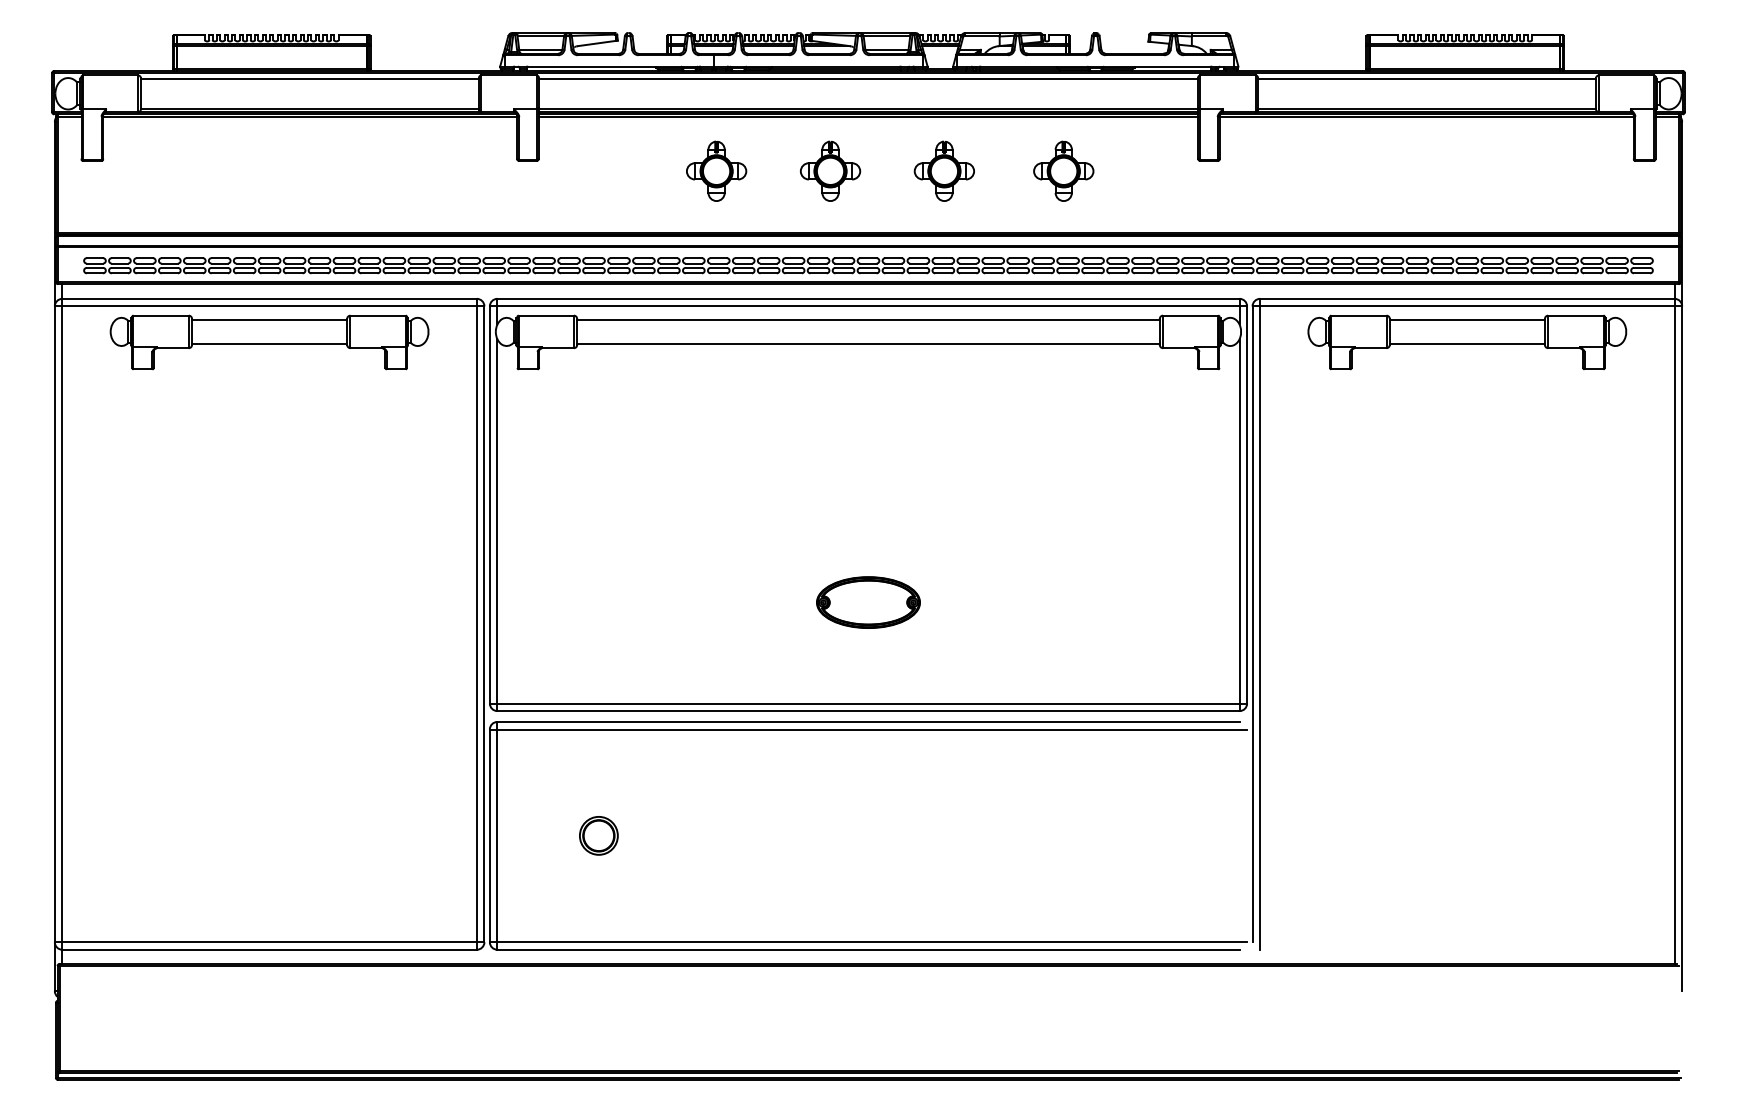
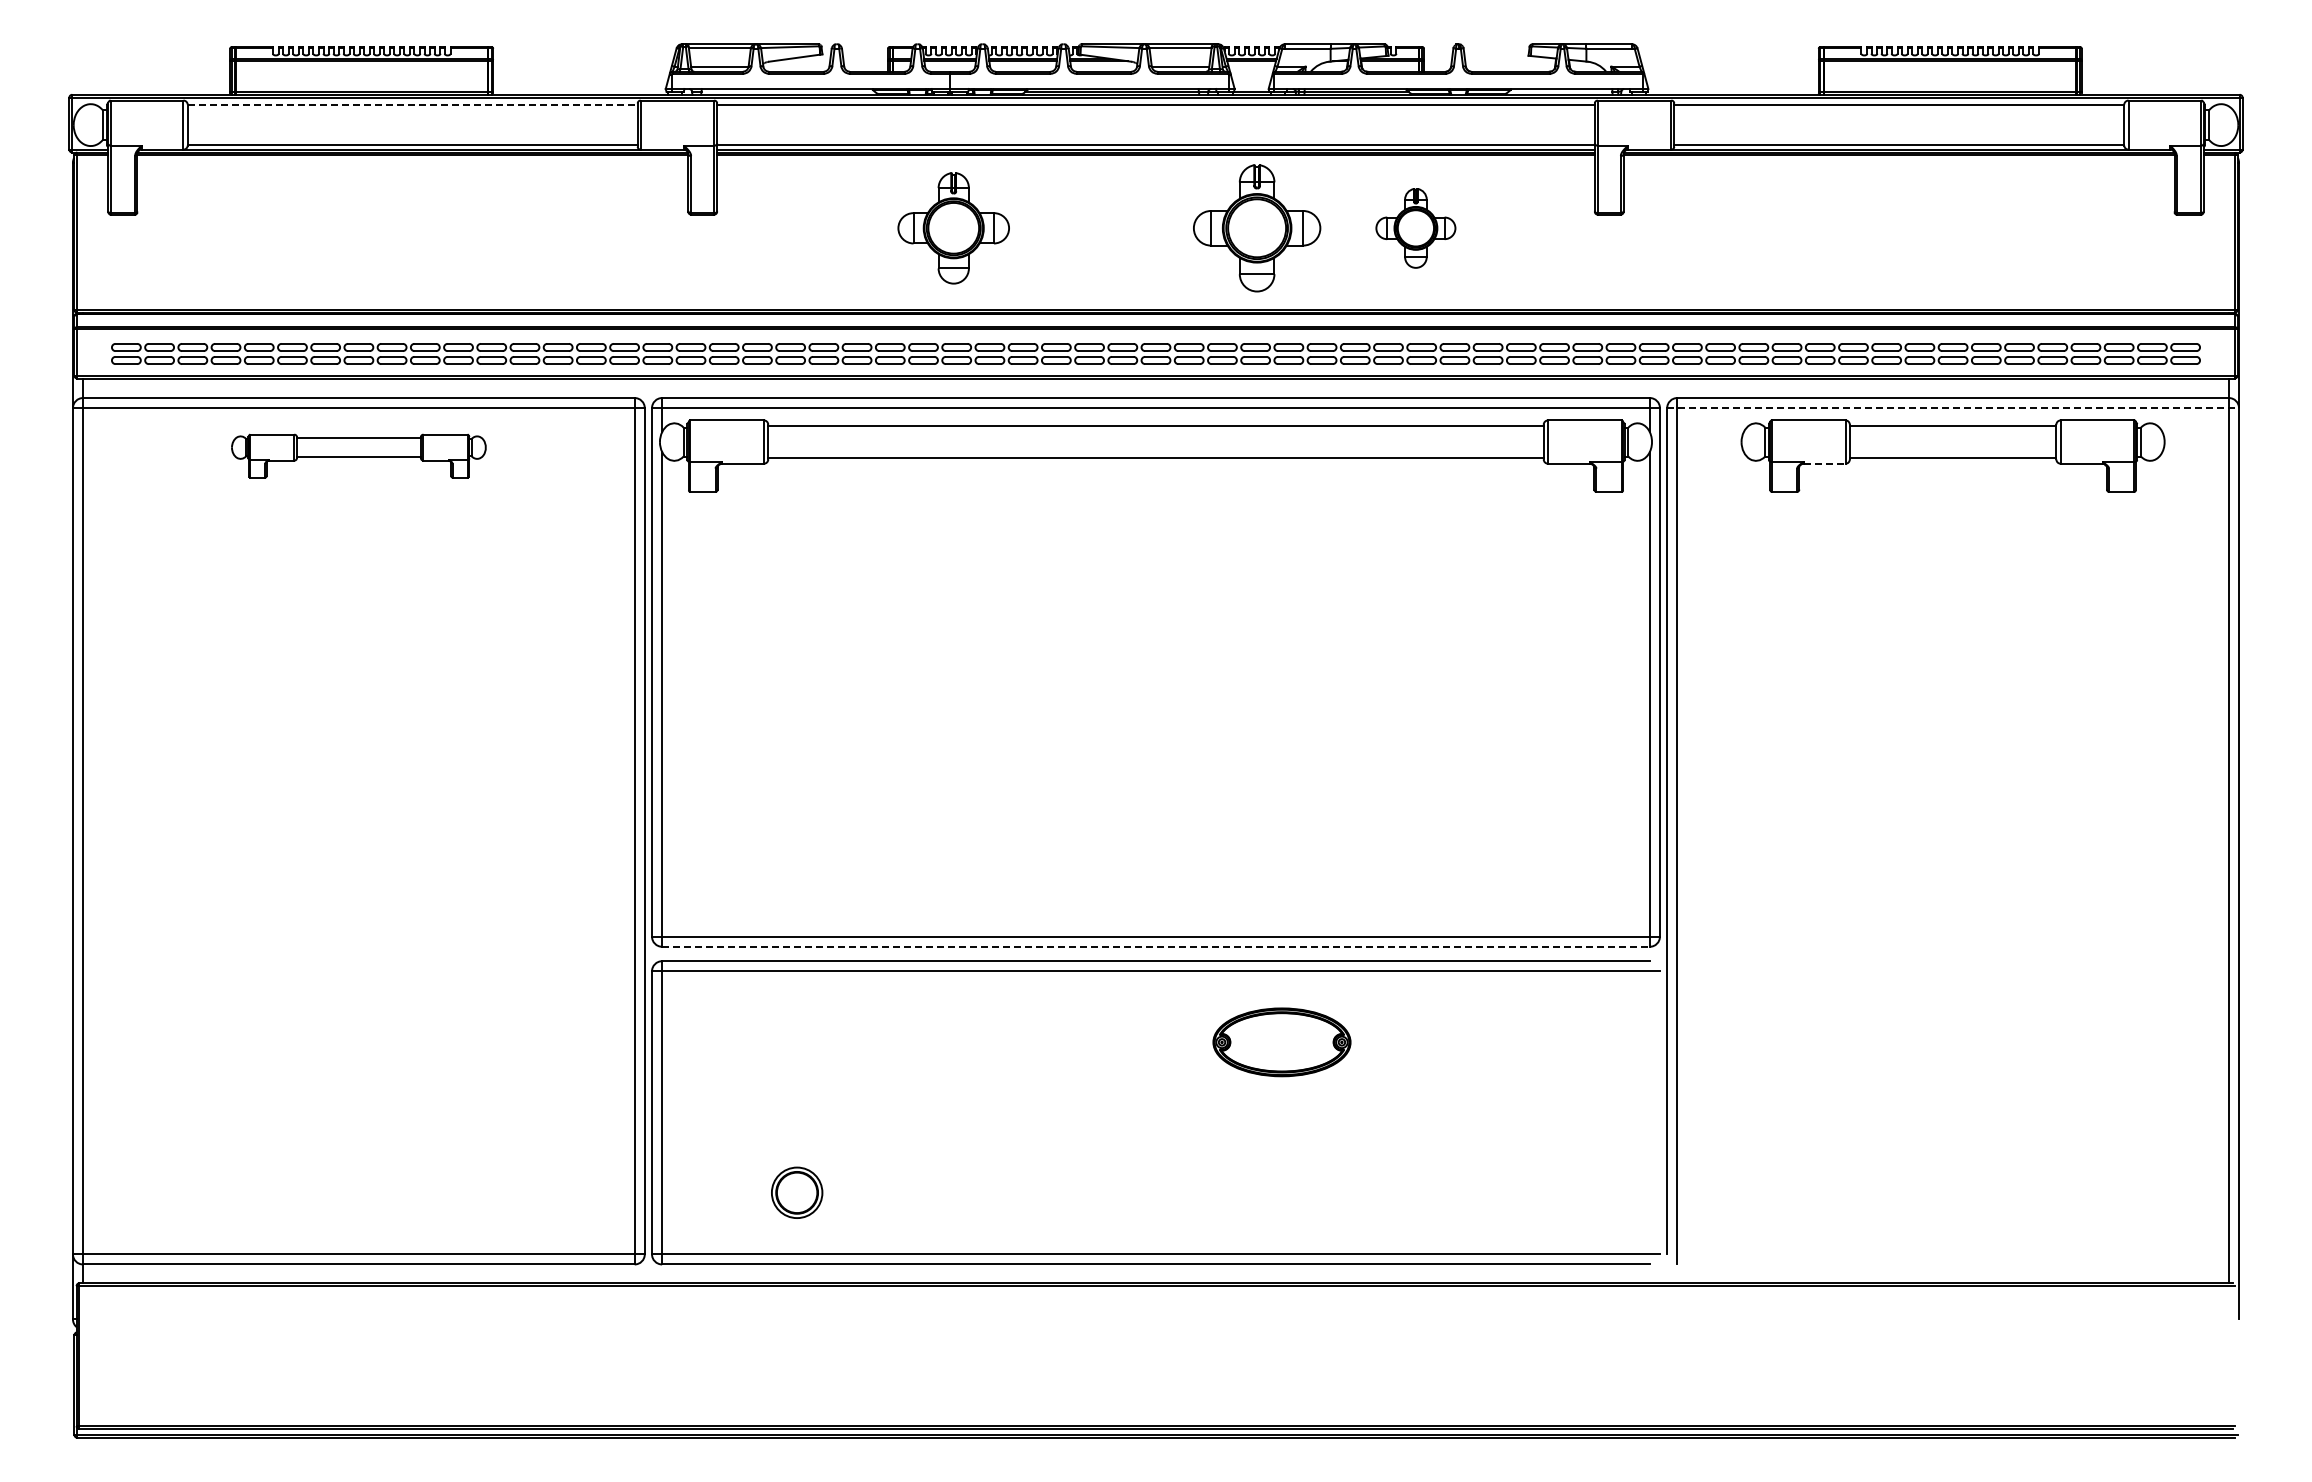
line: (309, 78) -> (412, 104), solid -> dashed
part: (716, 171) -> (953, 228), size x1.4
part: (830, 171) -> (1105, 228), removed
part: (944, 171) -> (1256, 228), size x1.6
line: (1467, 306) -> (1953, 408), solid -> dashed
part: (269, 342) -> (358, 455), size x0.6
line: (1370, 348) -> (1824, 463), solid -> dashed
part: (868, 602) -> (1281, 1042), moved
line: (868, 710) -> (1156, 946), solid -> dashed
part: (599, 835) -> (797, 1192), moved

